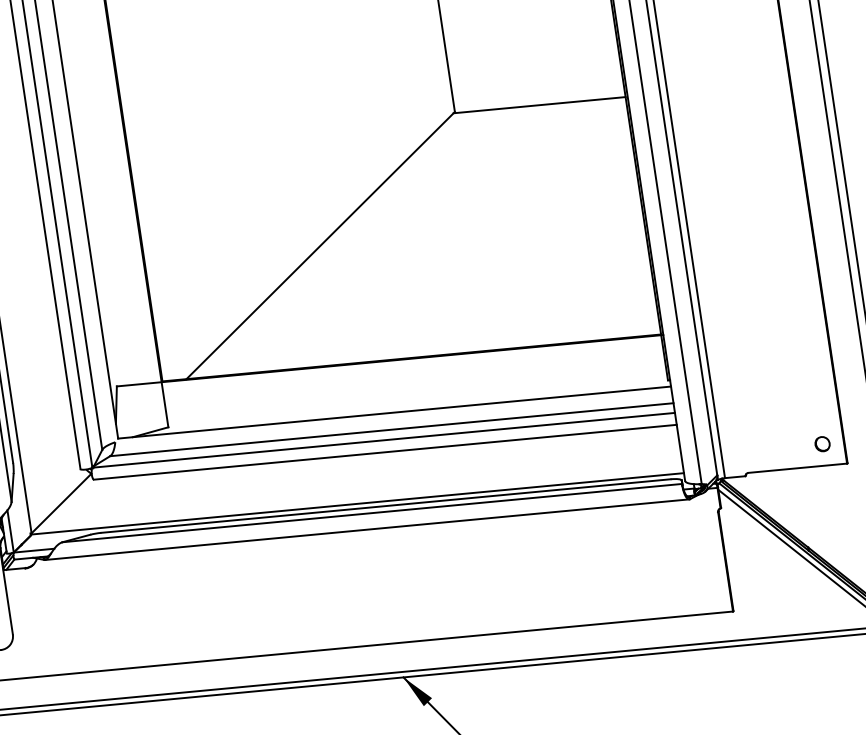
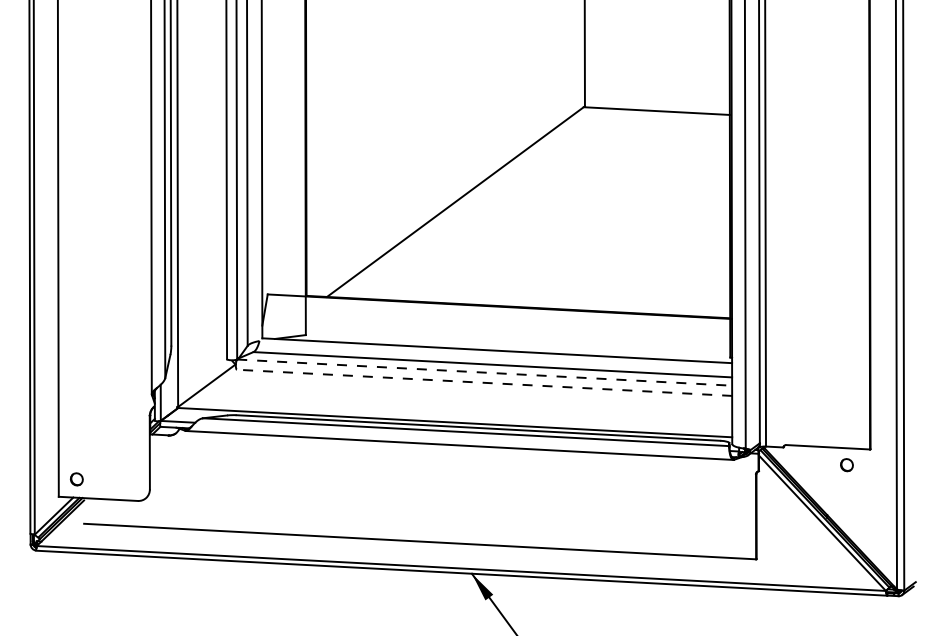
line: (383, 440) -> (484, 372), solid -> dashed
part: (822, 444) -> (846, 465), moved
line: (385, 451) -> (484, 382), solid -> dashed

